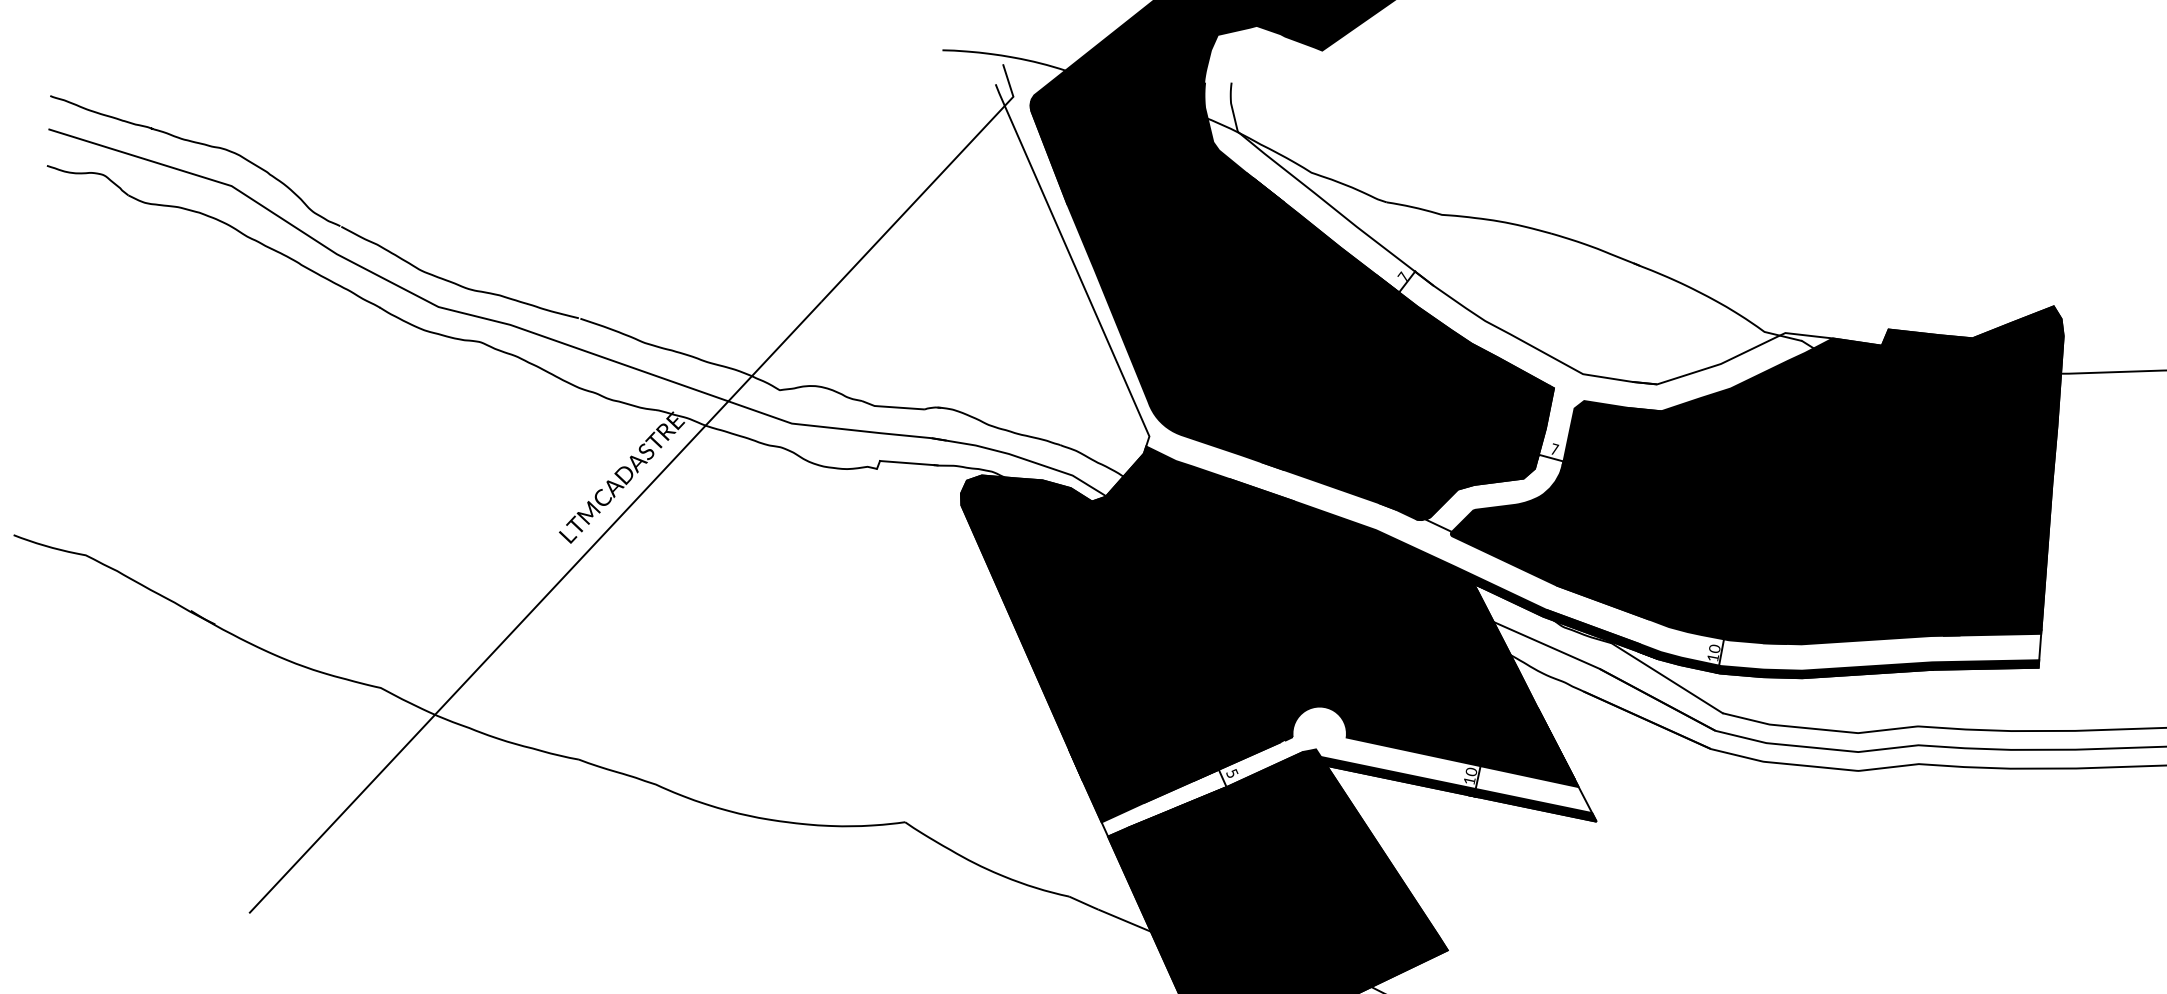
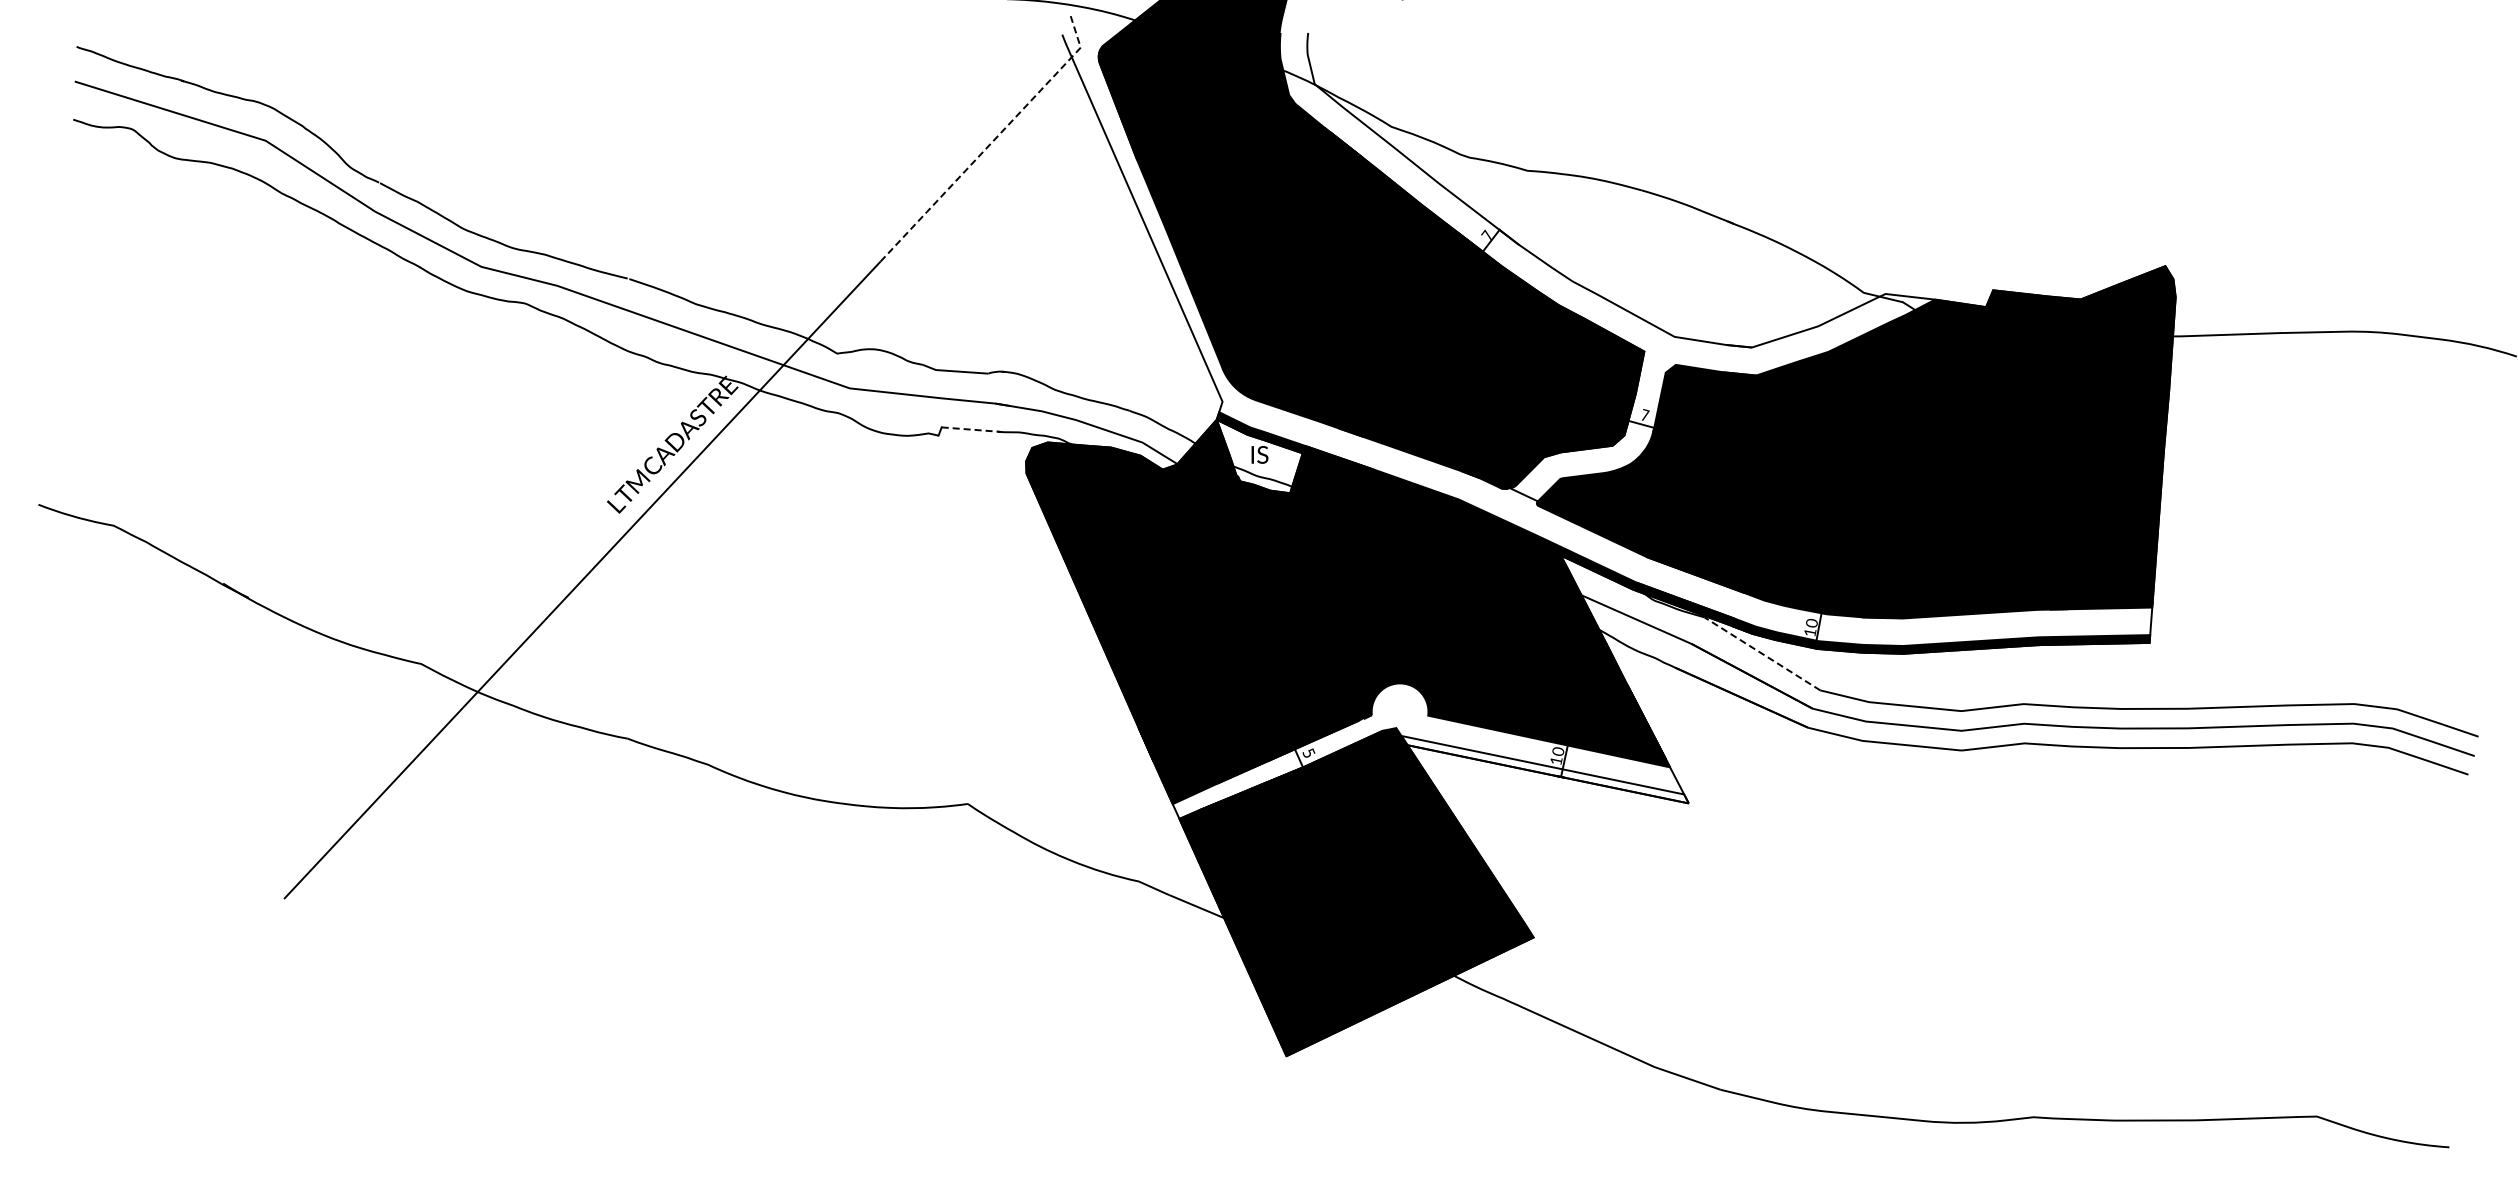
line: (928, 186) -> (992, 141), solid -> dashed
line: (907, 463) -> (970, 429), solid -> dashed
fill: (1184, 488) -> (1259, 456), removed
line: (1666, 677) -> (1761, 653), solid -> dashed
fill: (1458, 789) -> (1544, 769), removed

